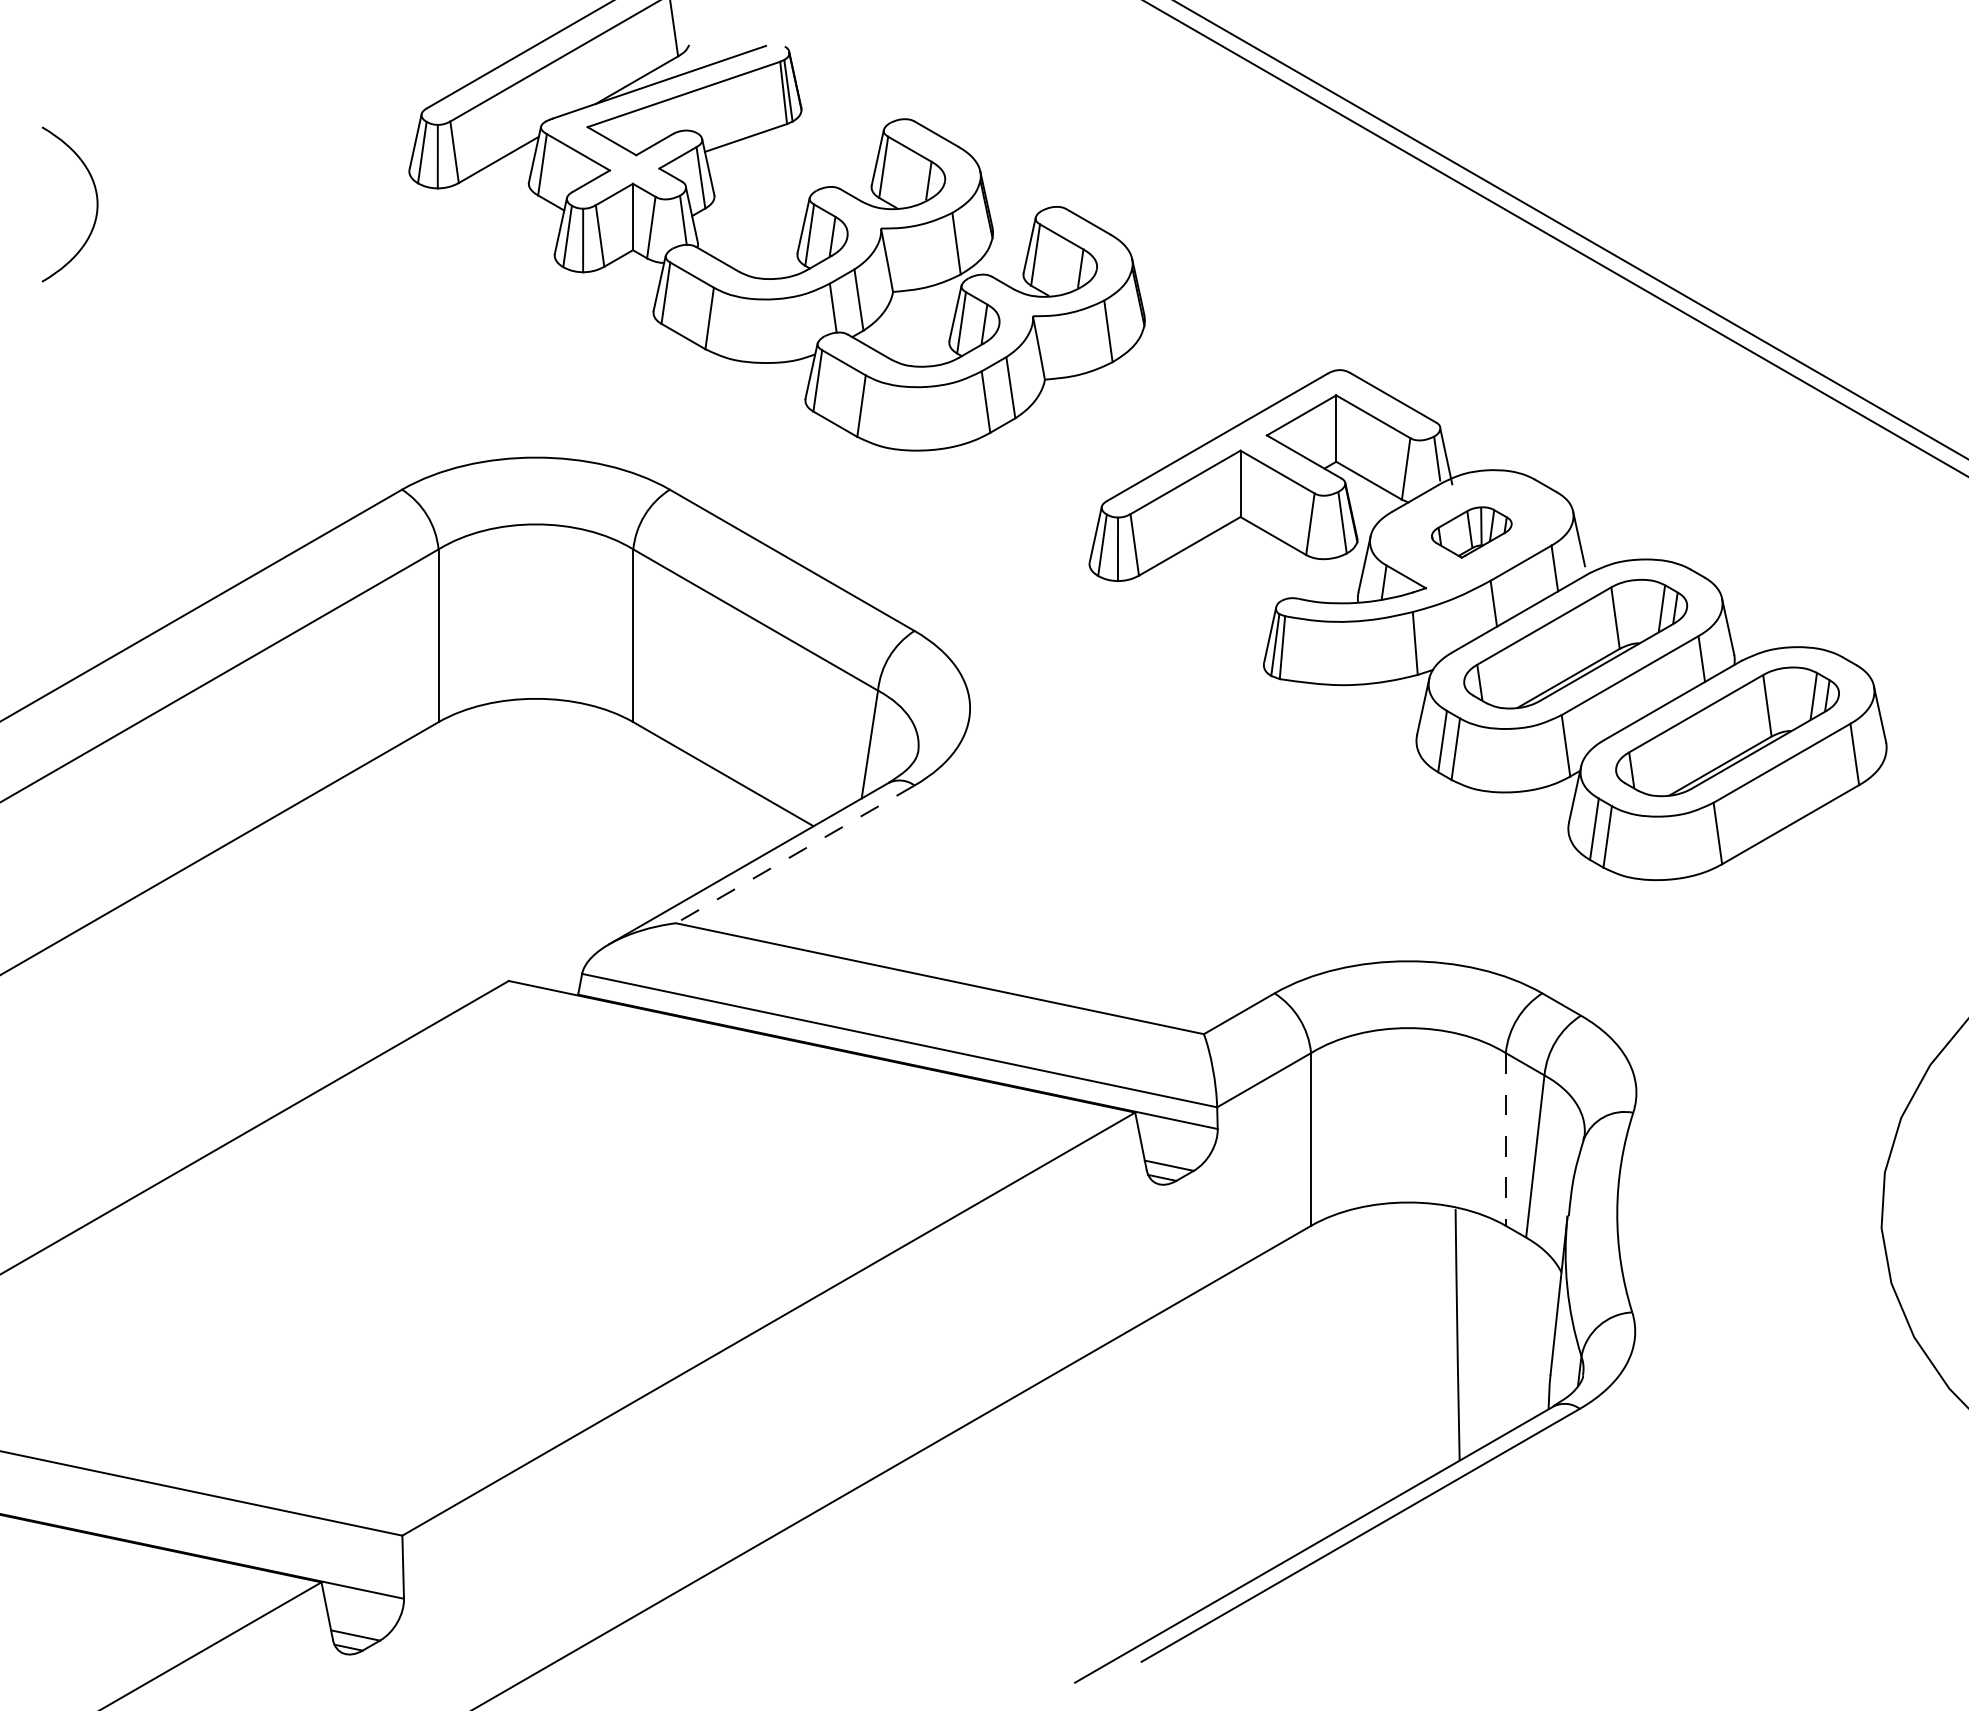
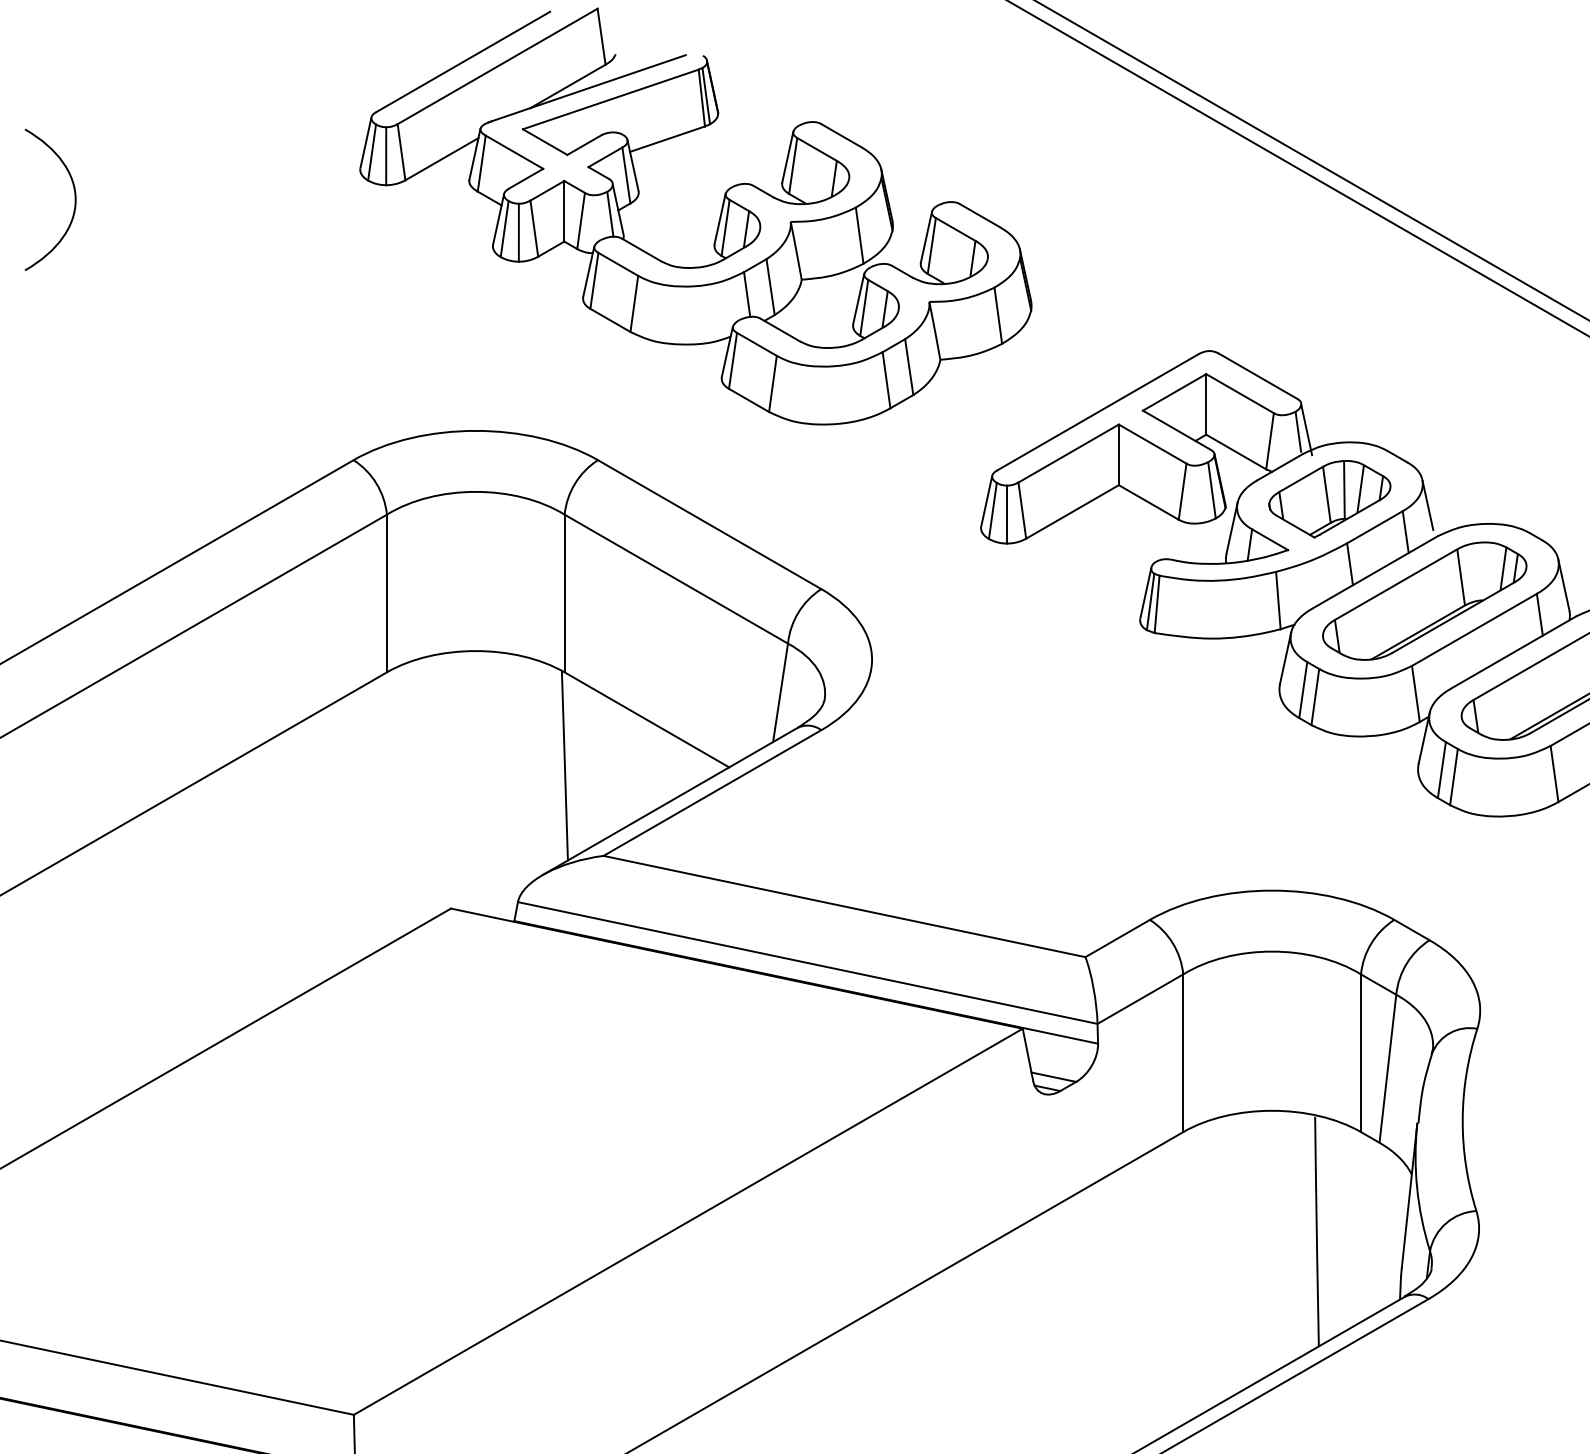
part: (1471, 532) -> (1329, 499), size x1.67
line: (633, 824) -> (564, 765), added
line: (795, 854) -> (712, 793), dashed -> solid
line: (1505, 1139) -> (1360, 1053), dashed -> solid

